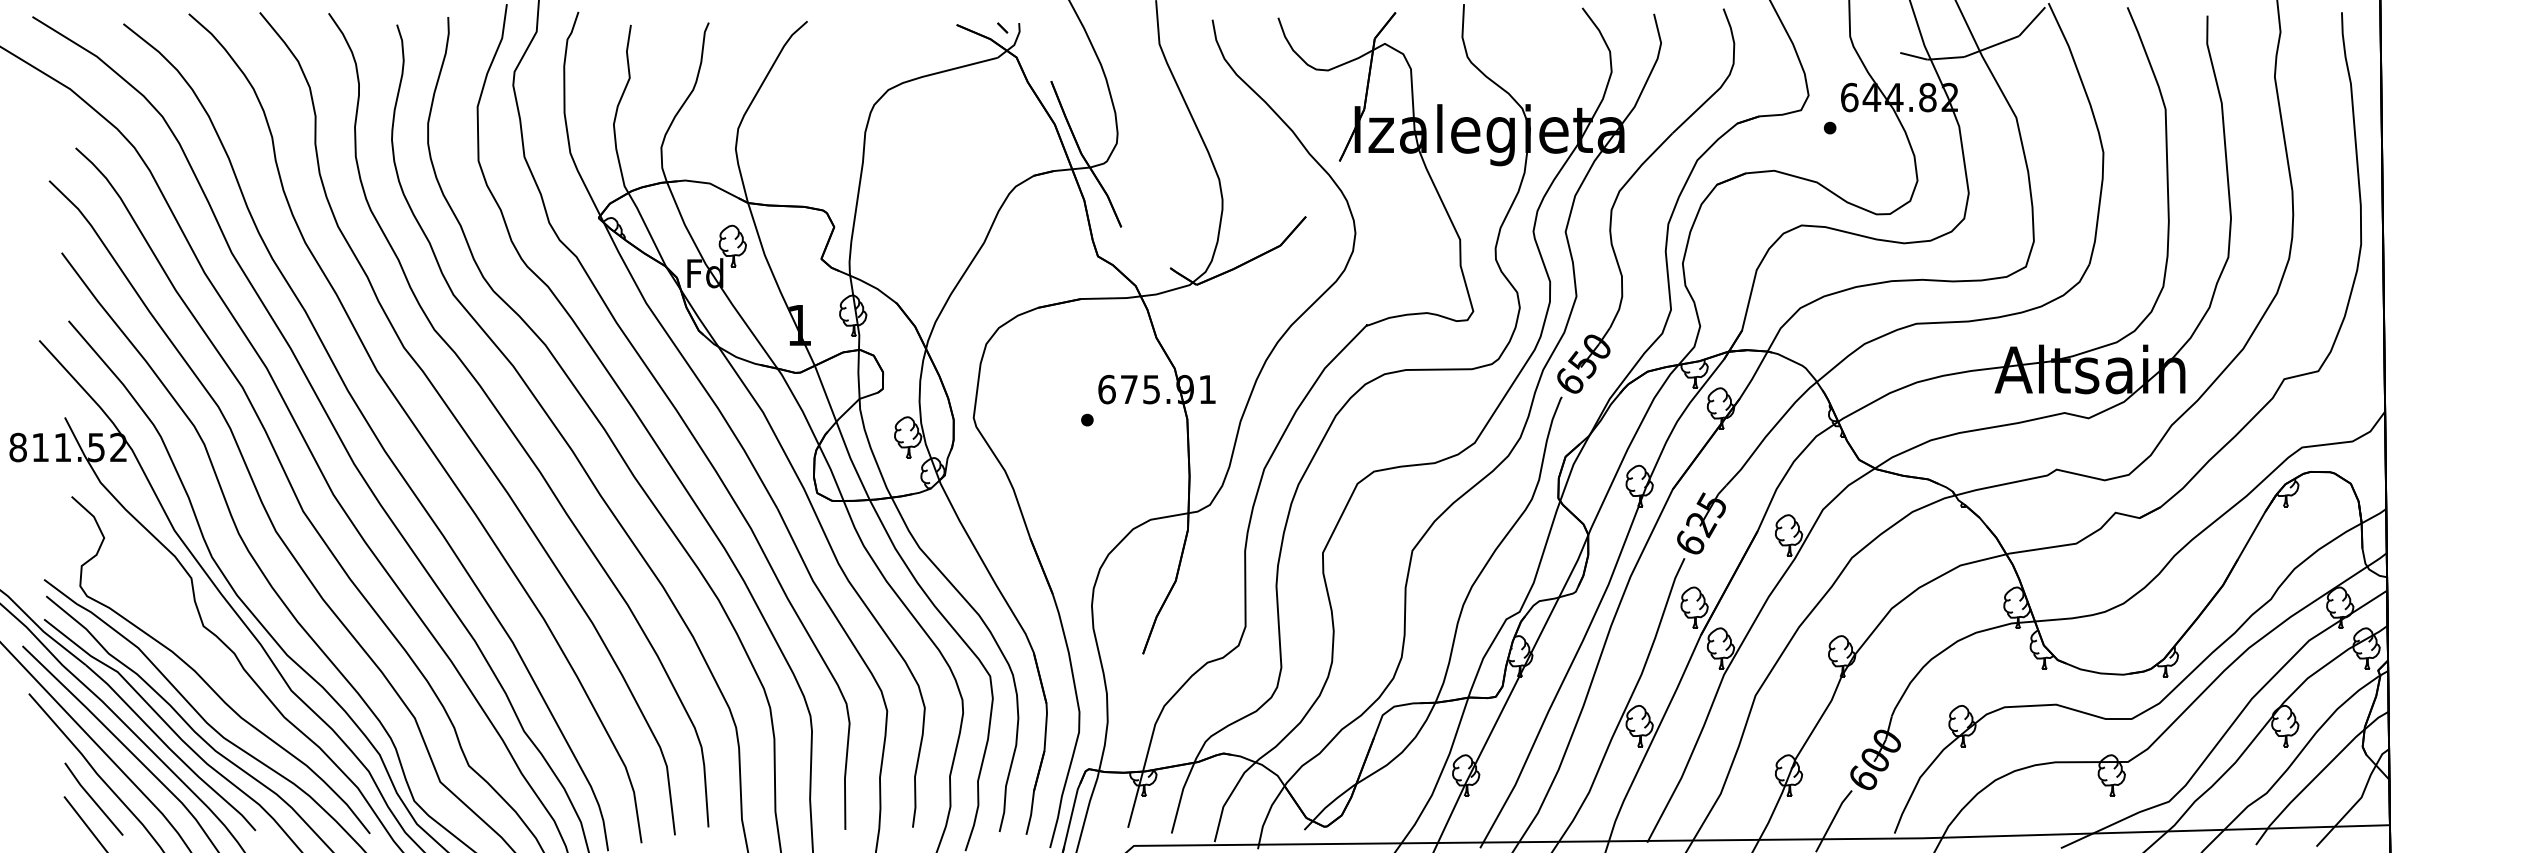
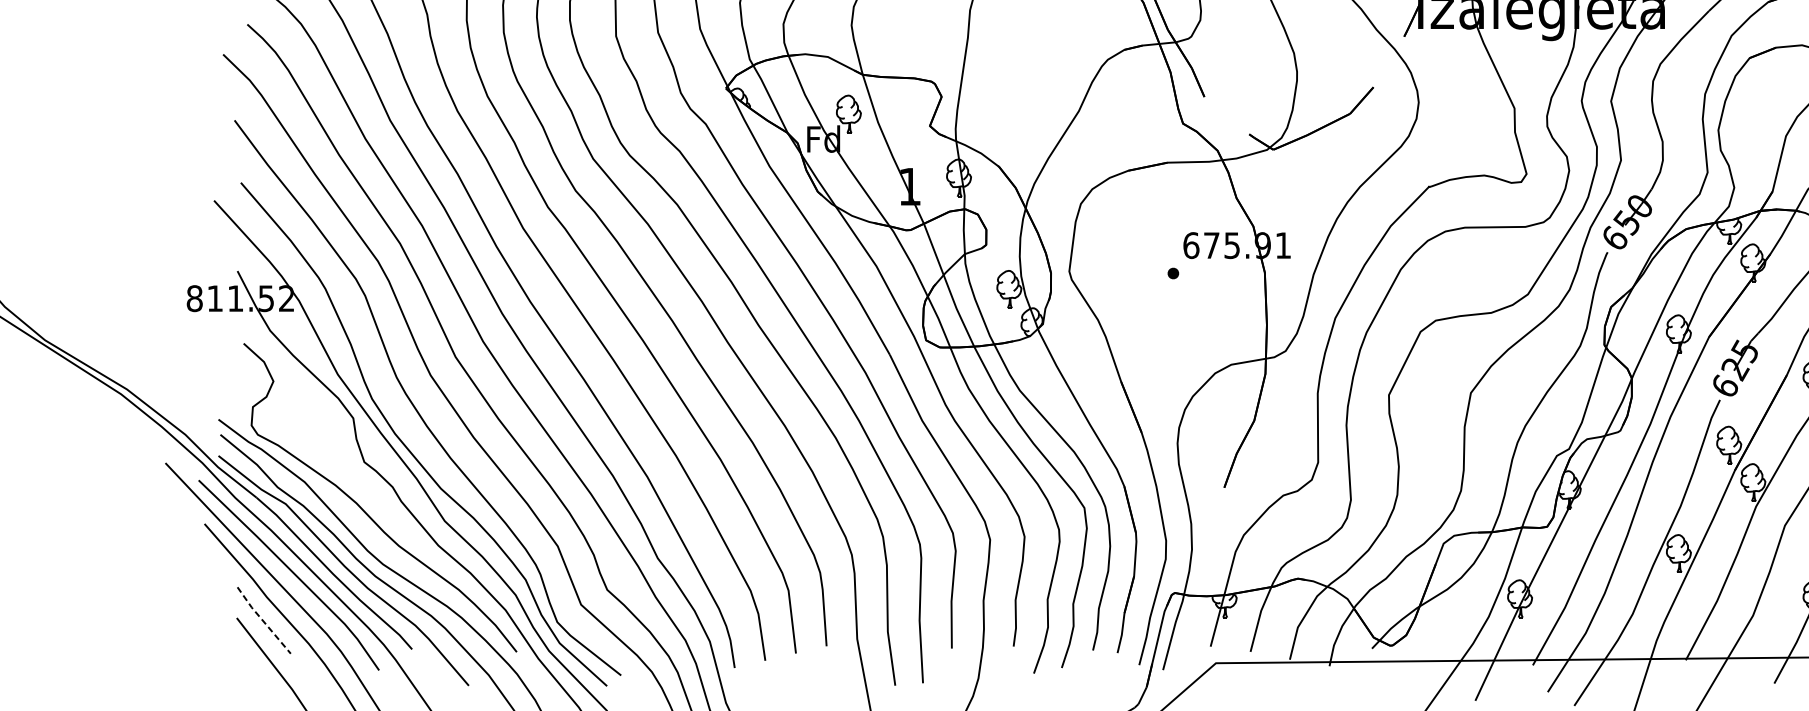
line: (92, 799) -> (262, 620), solid -> dashed

